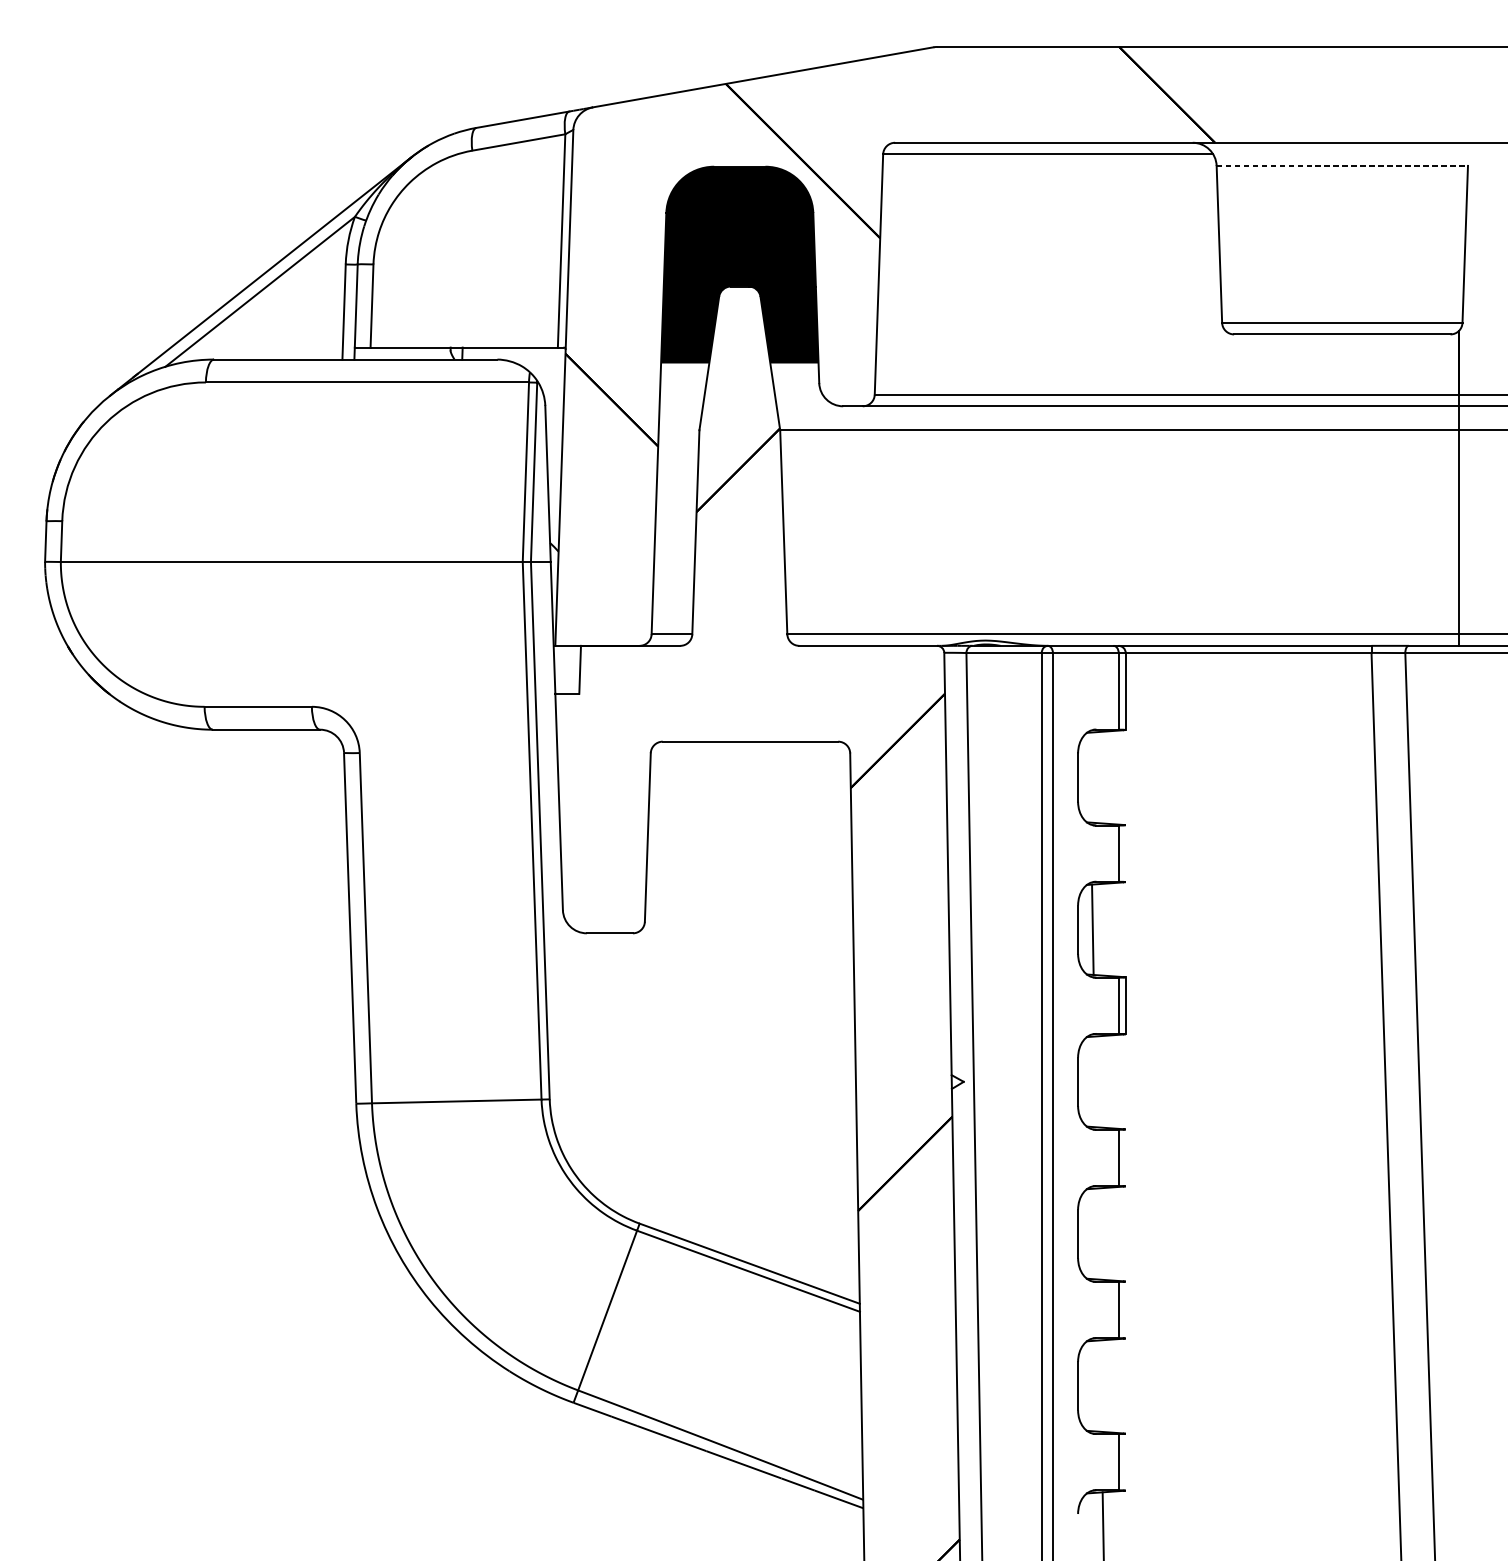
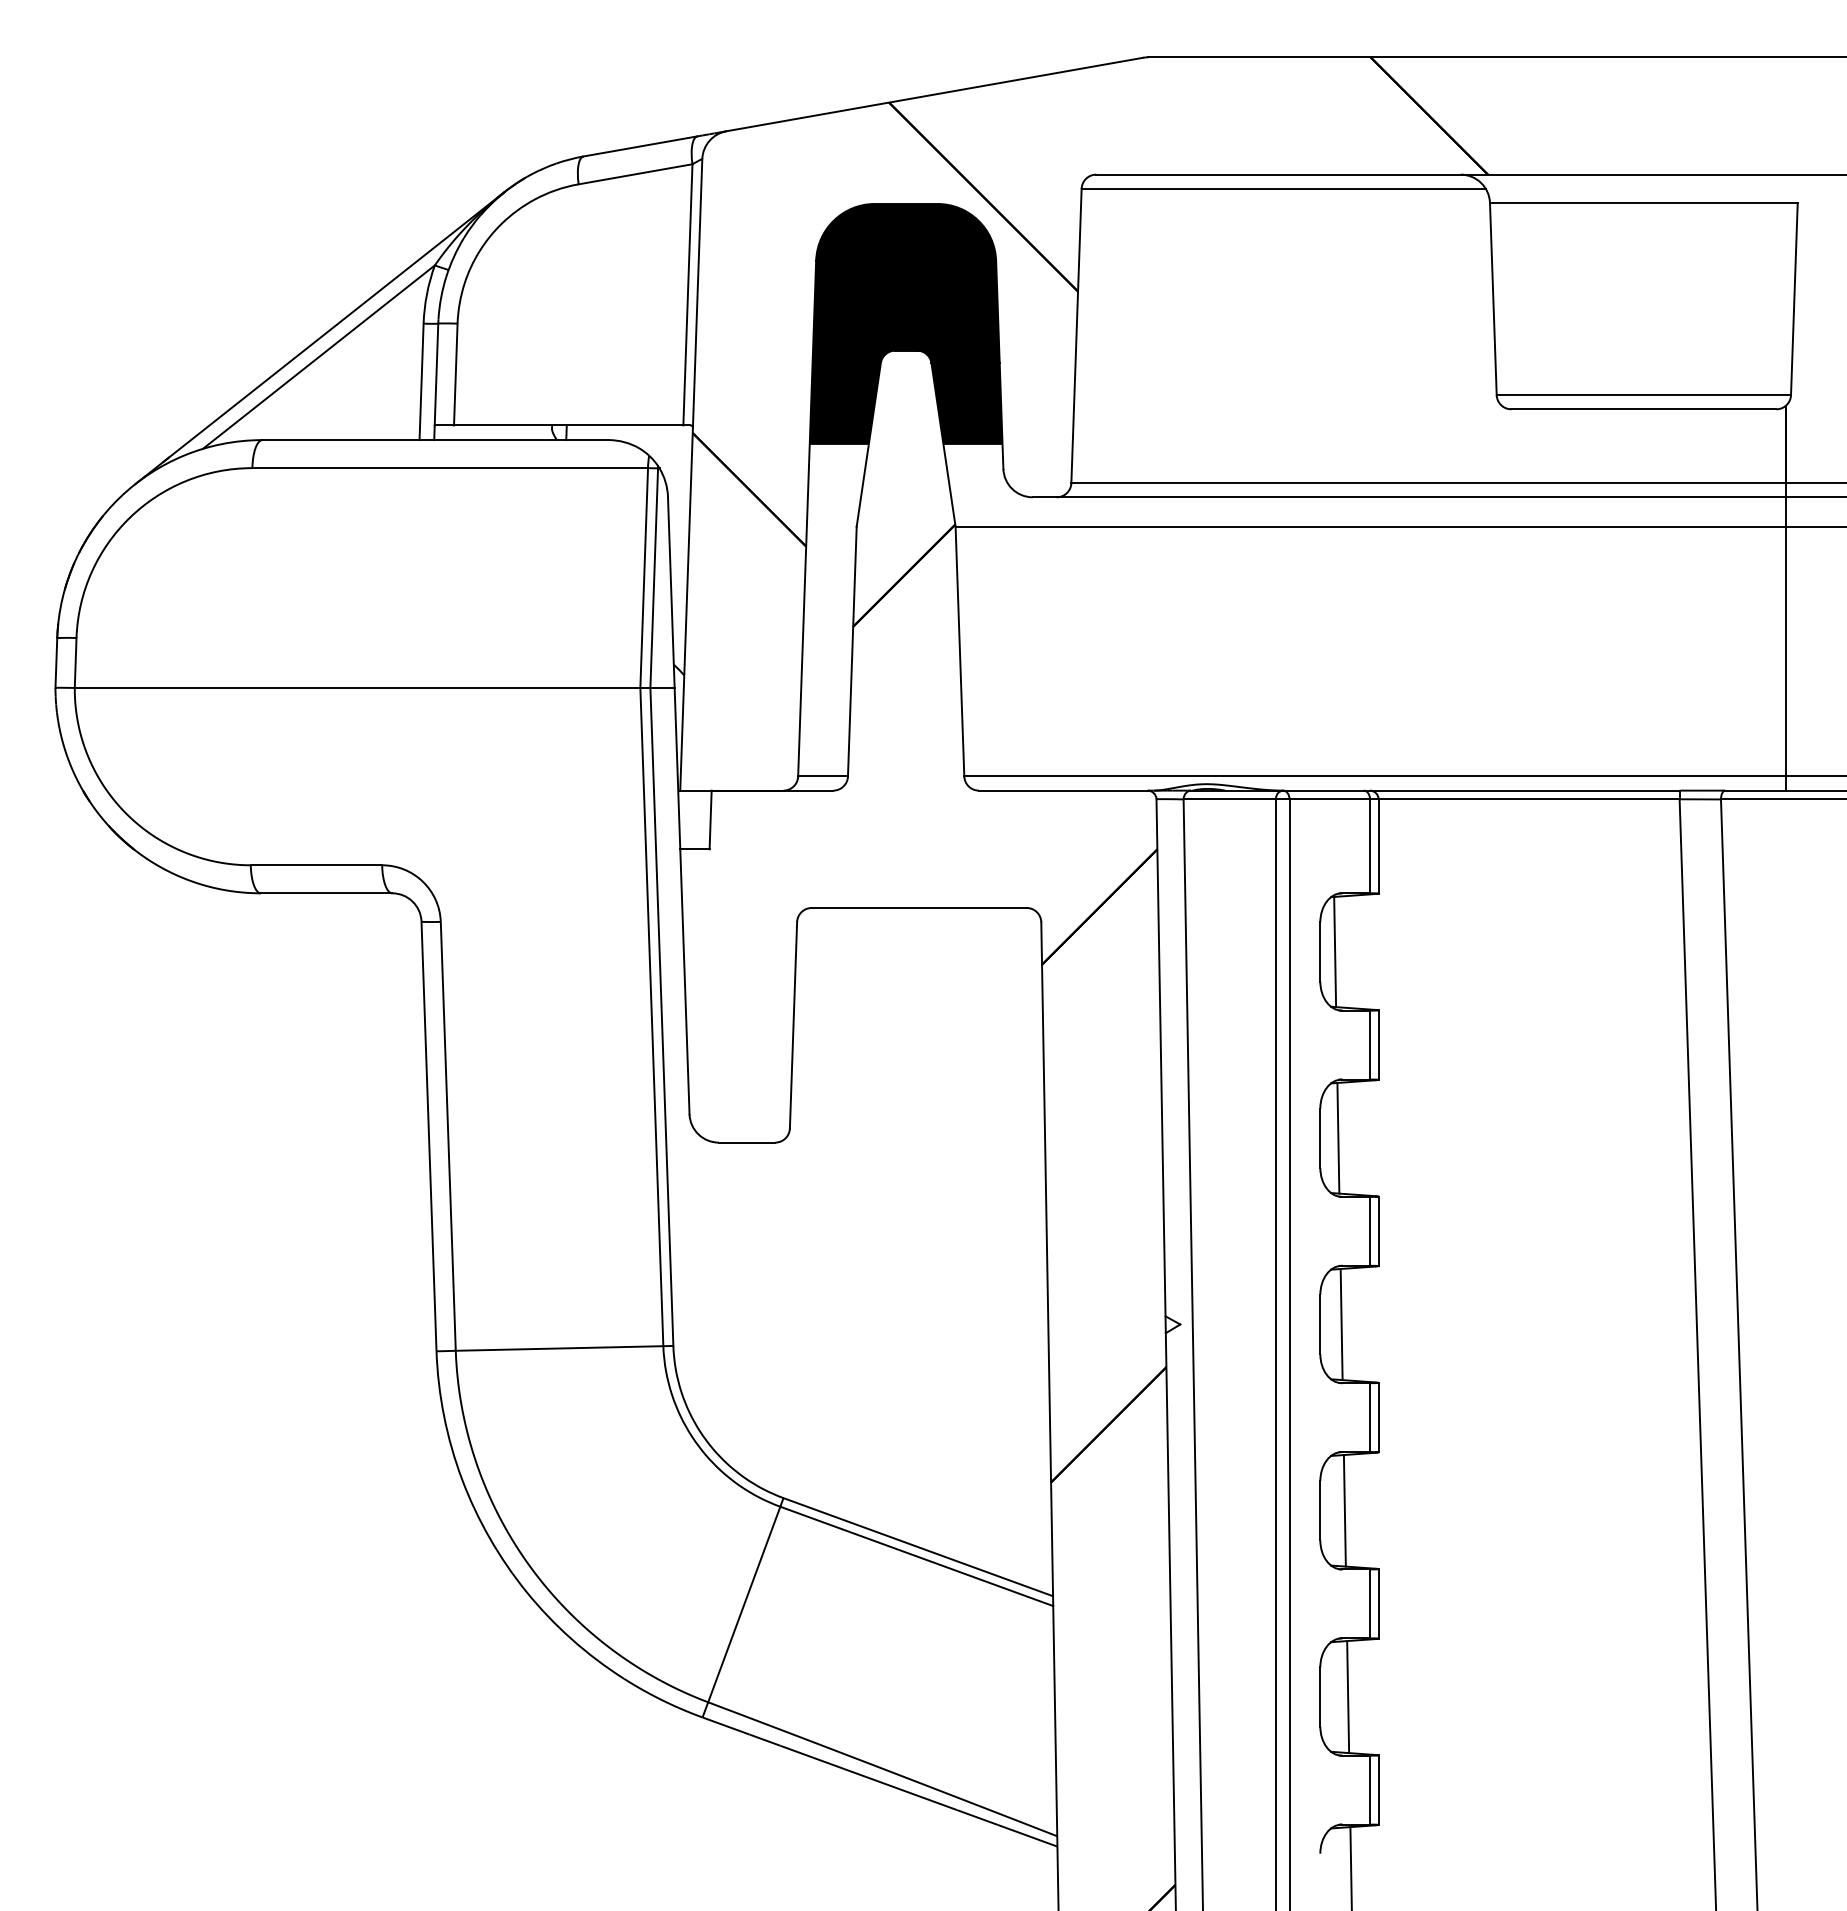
line: (1342, 165) -> (1643, 202), dashed -> solid
line: (1090, 777) -> (1335, 951), added
line: (1125, 853) -> (1378, 1044), added
line: (1095, 1081) -> (1341, 1324), added
line: (1125, 1157) -> (1378, 1417), added
line: (1097, 1233) -> (1344, 1510), added
line: (1125, 1309) -> (1378, 1603), added
line: (1101, 1386) -> (1348, 1697), added
line: (1125, 1461) -> (1378, 1789), added

